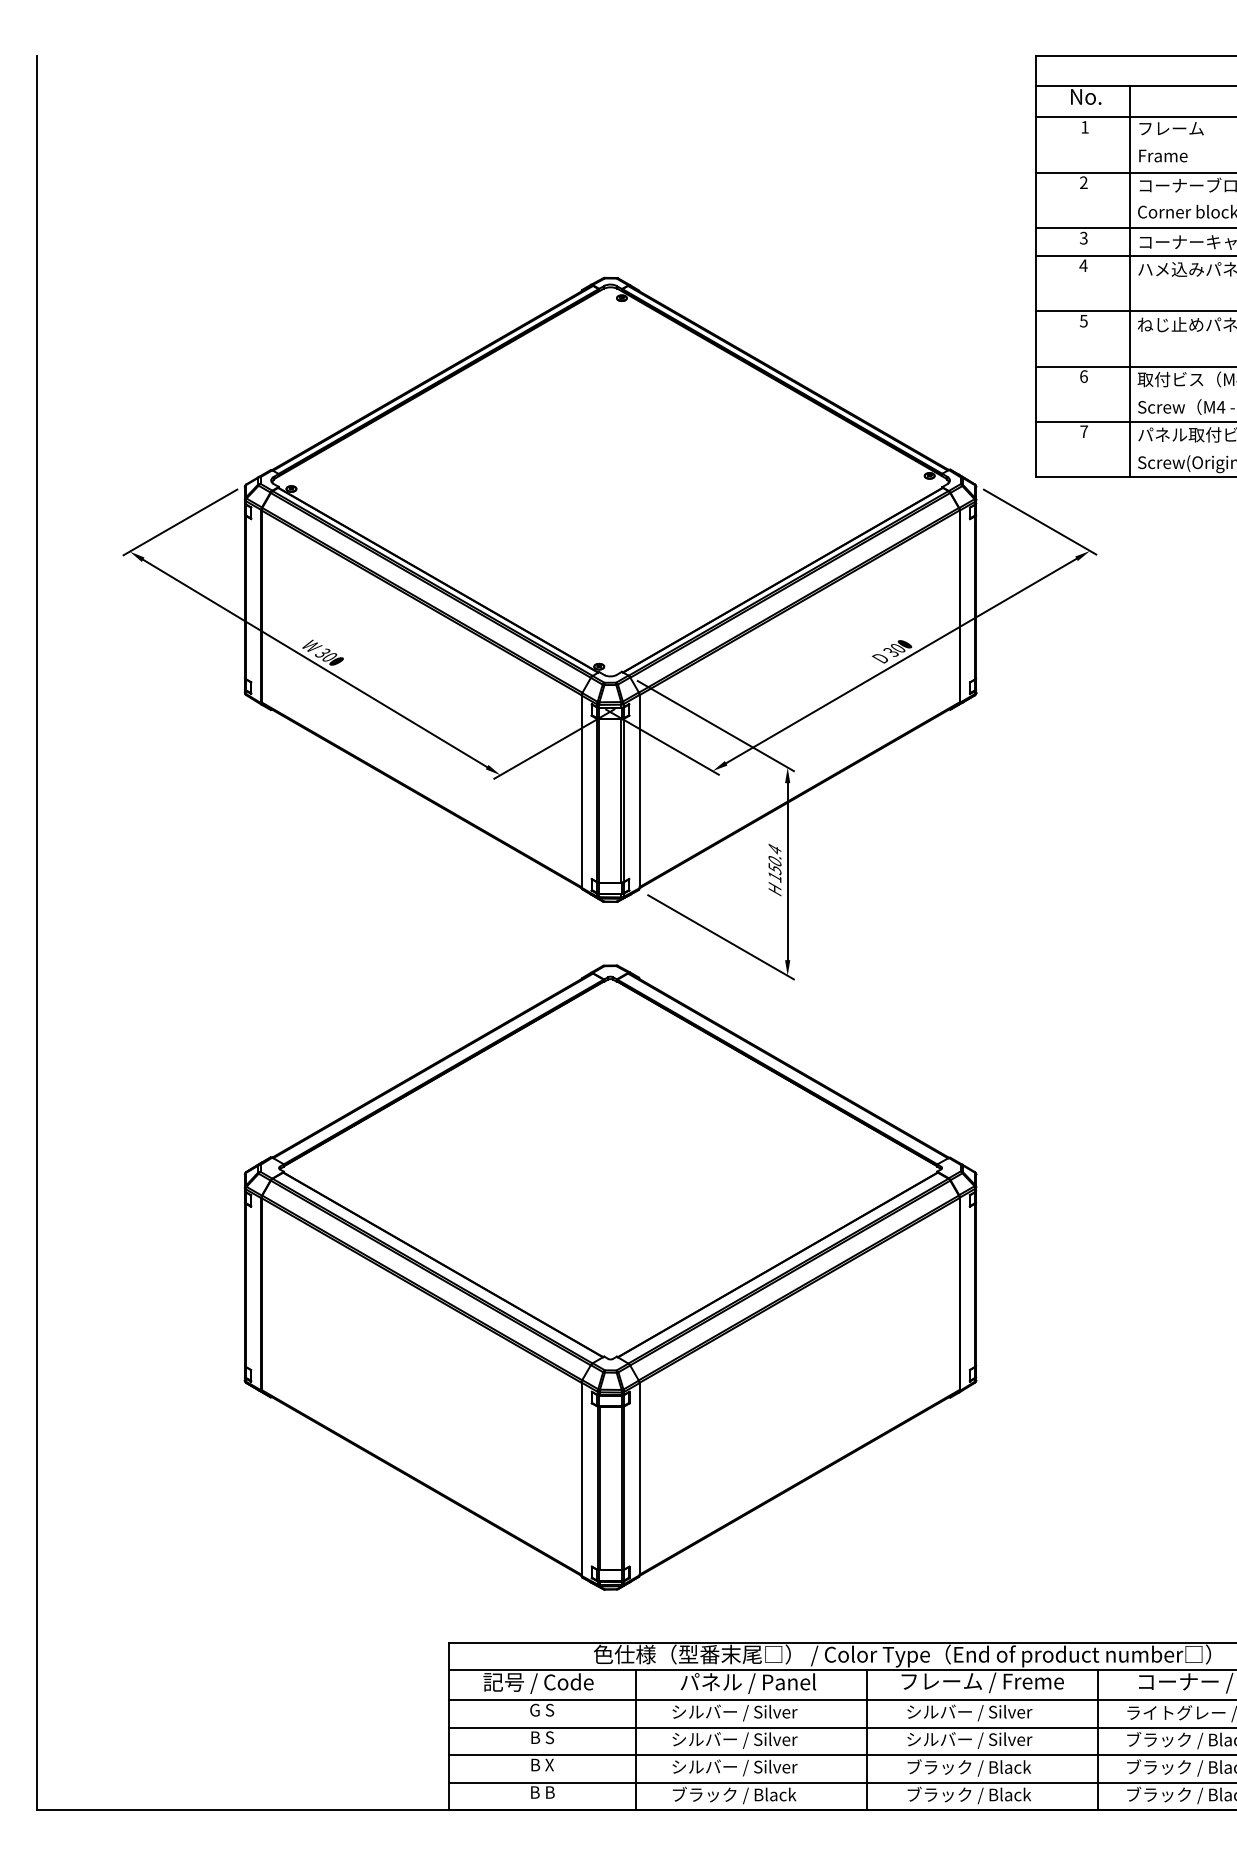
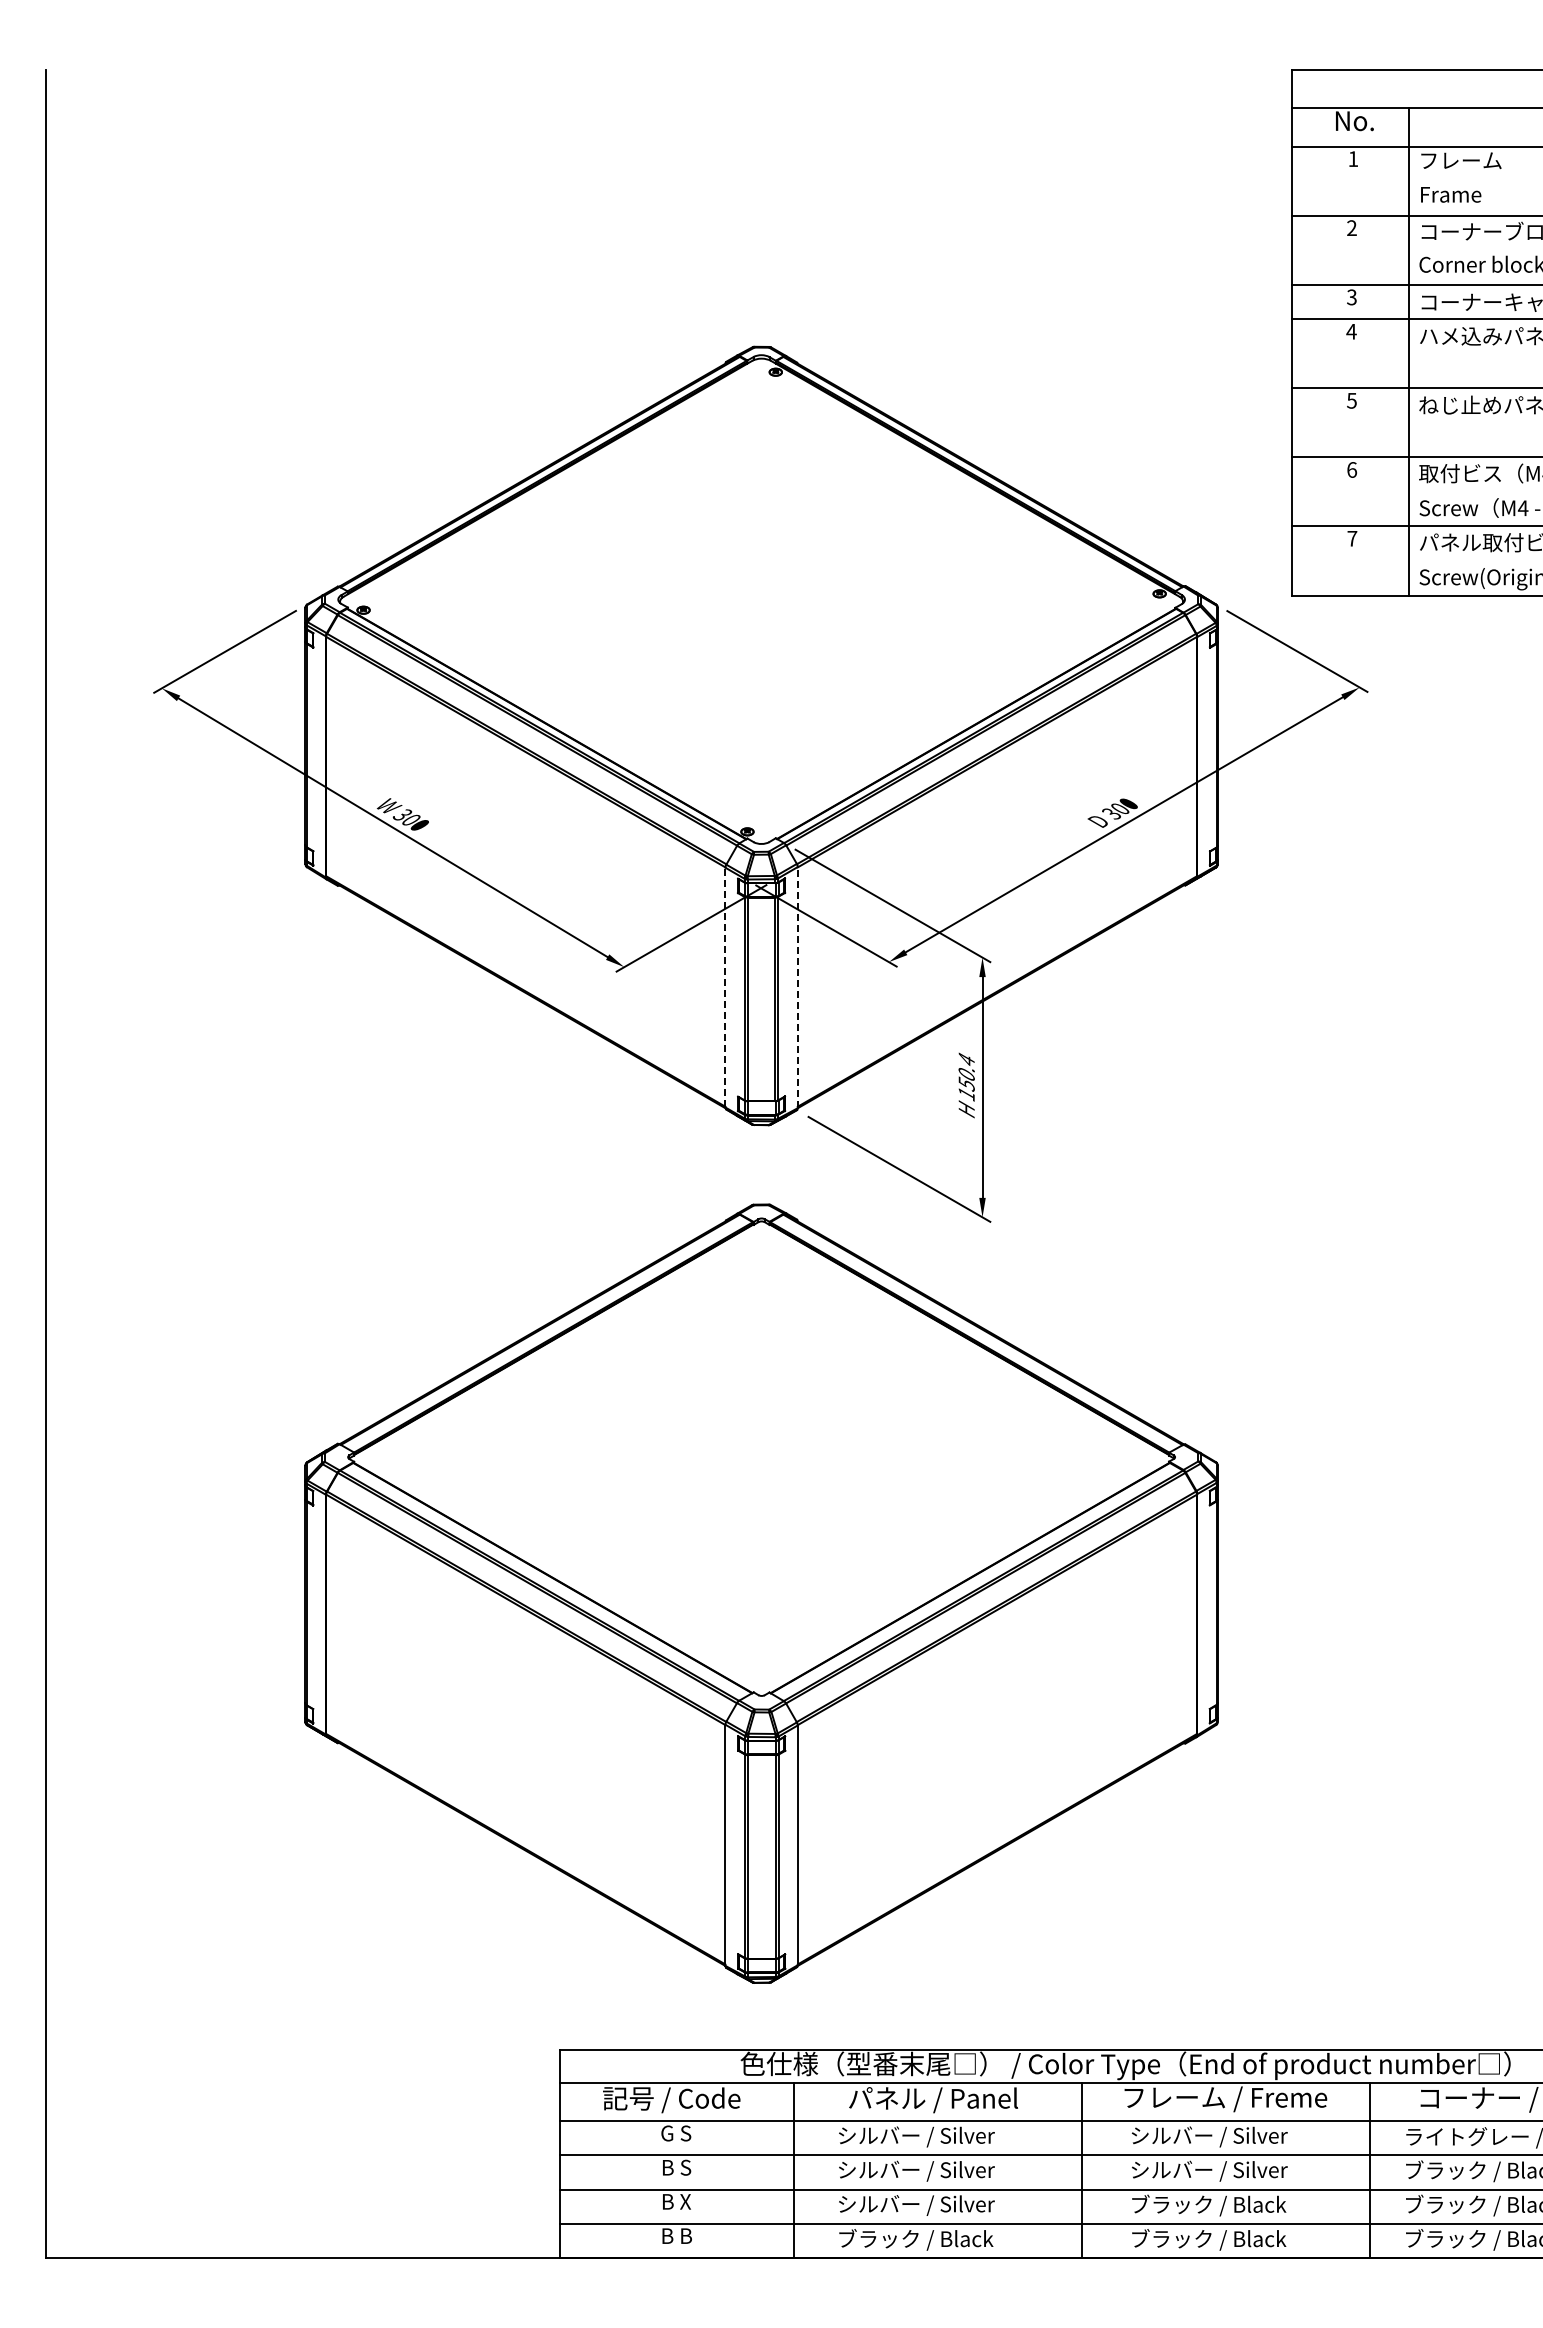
line: (581, 791) -> (725, 987), solid -> dashed
line: (639, 791) -> (797, 987), solid -> dashed

